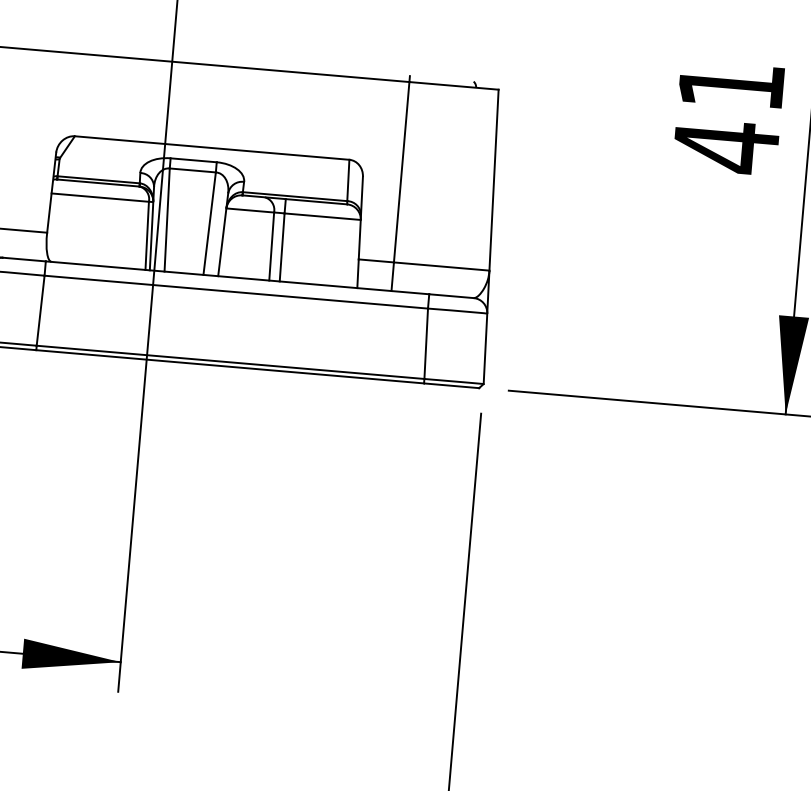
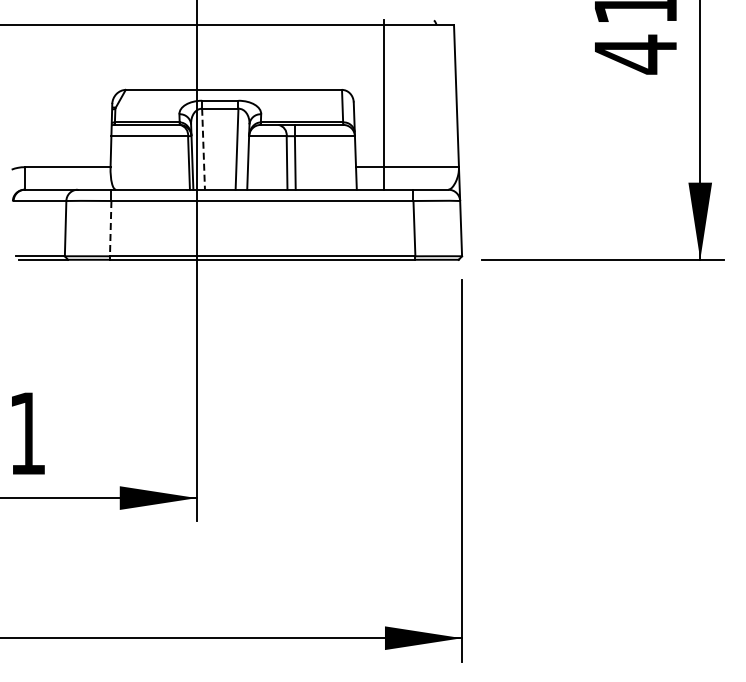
line: (167, 220) -> (203, 149), solid -> dashed
line: (40, 310) -> (110, 228), solid -> dashed

